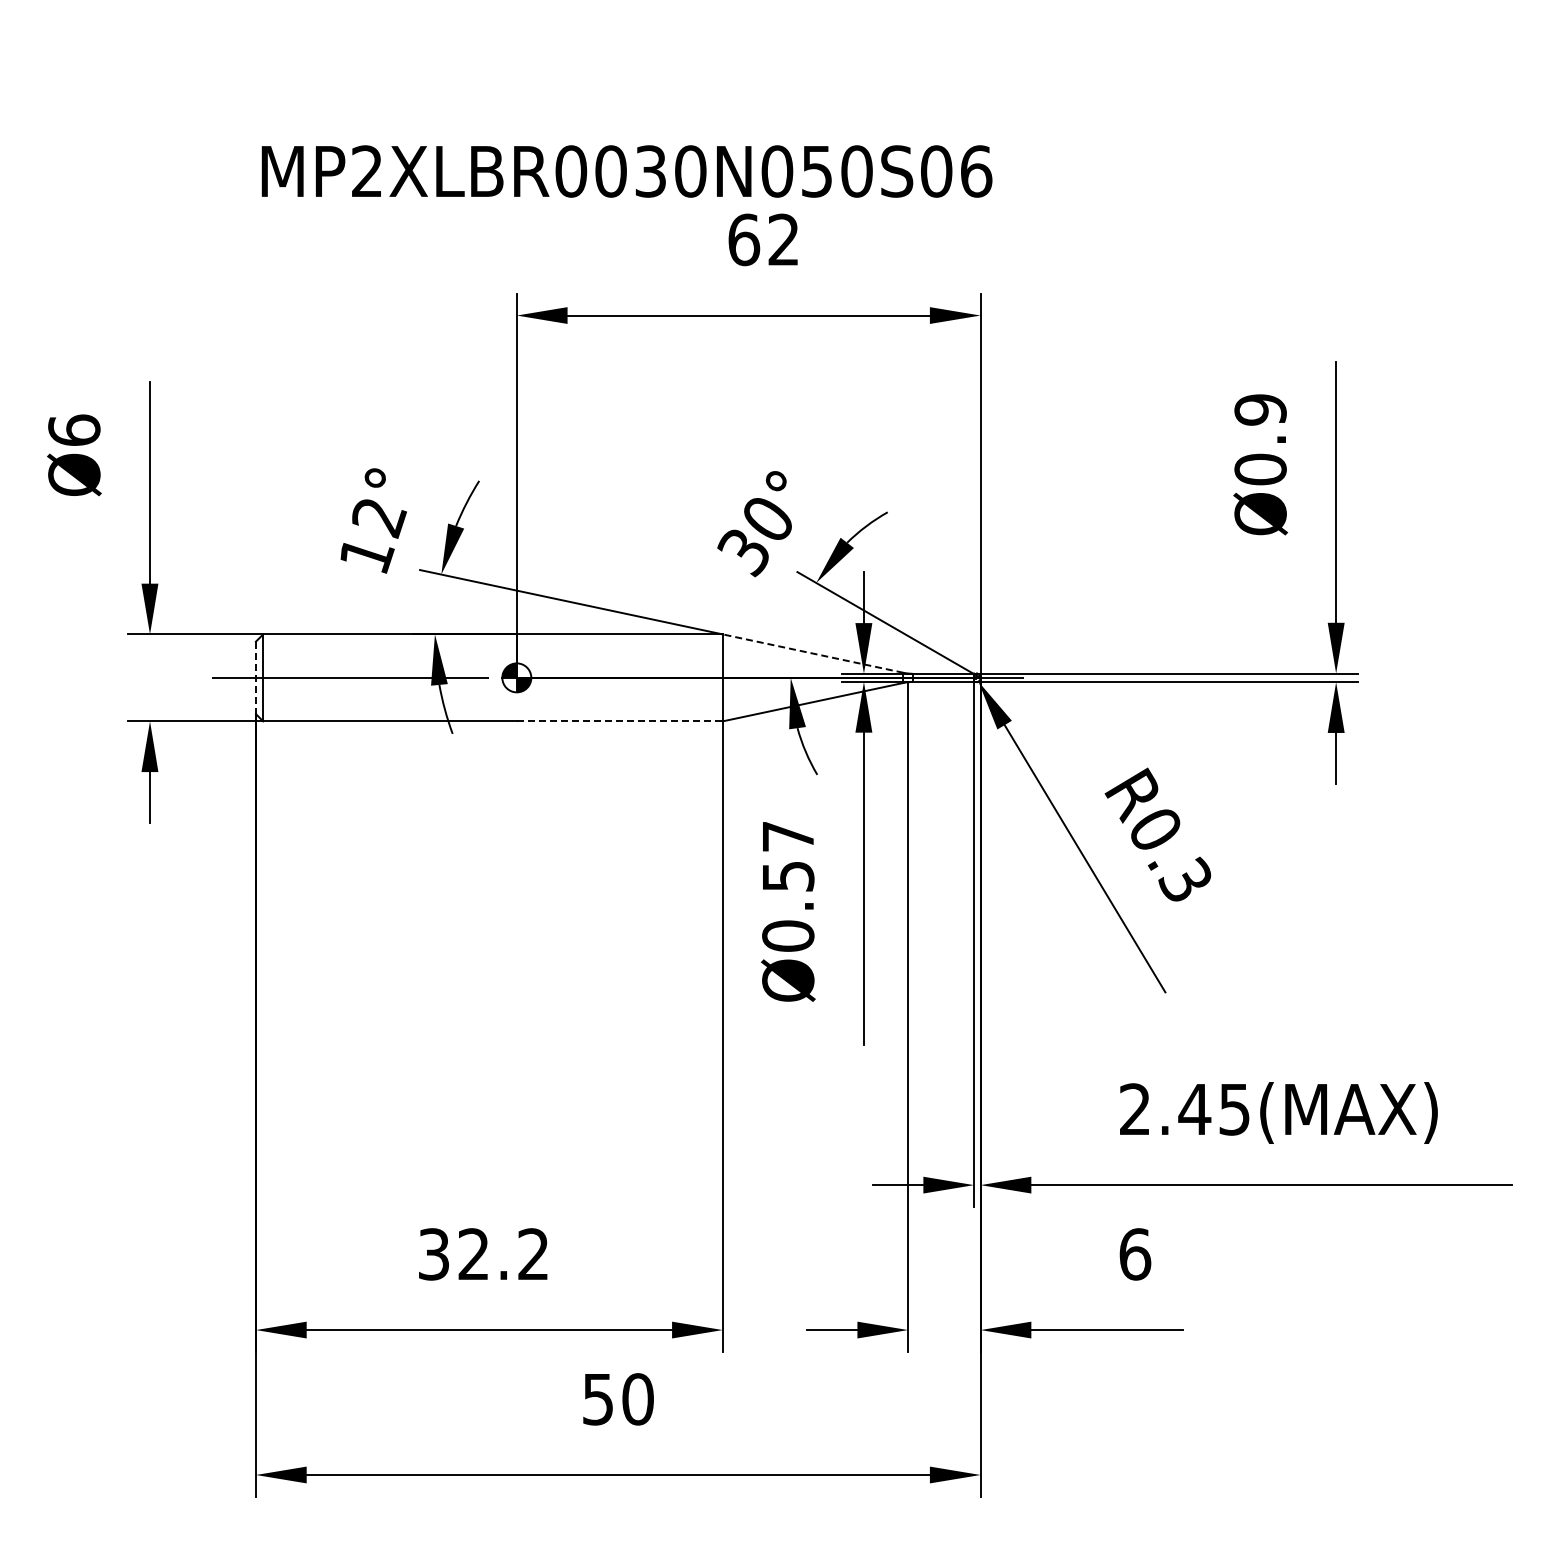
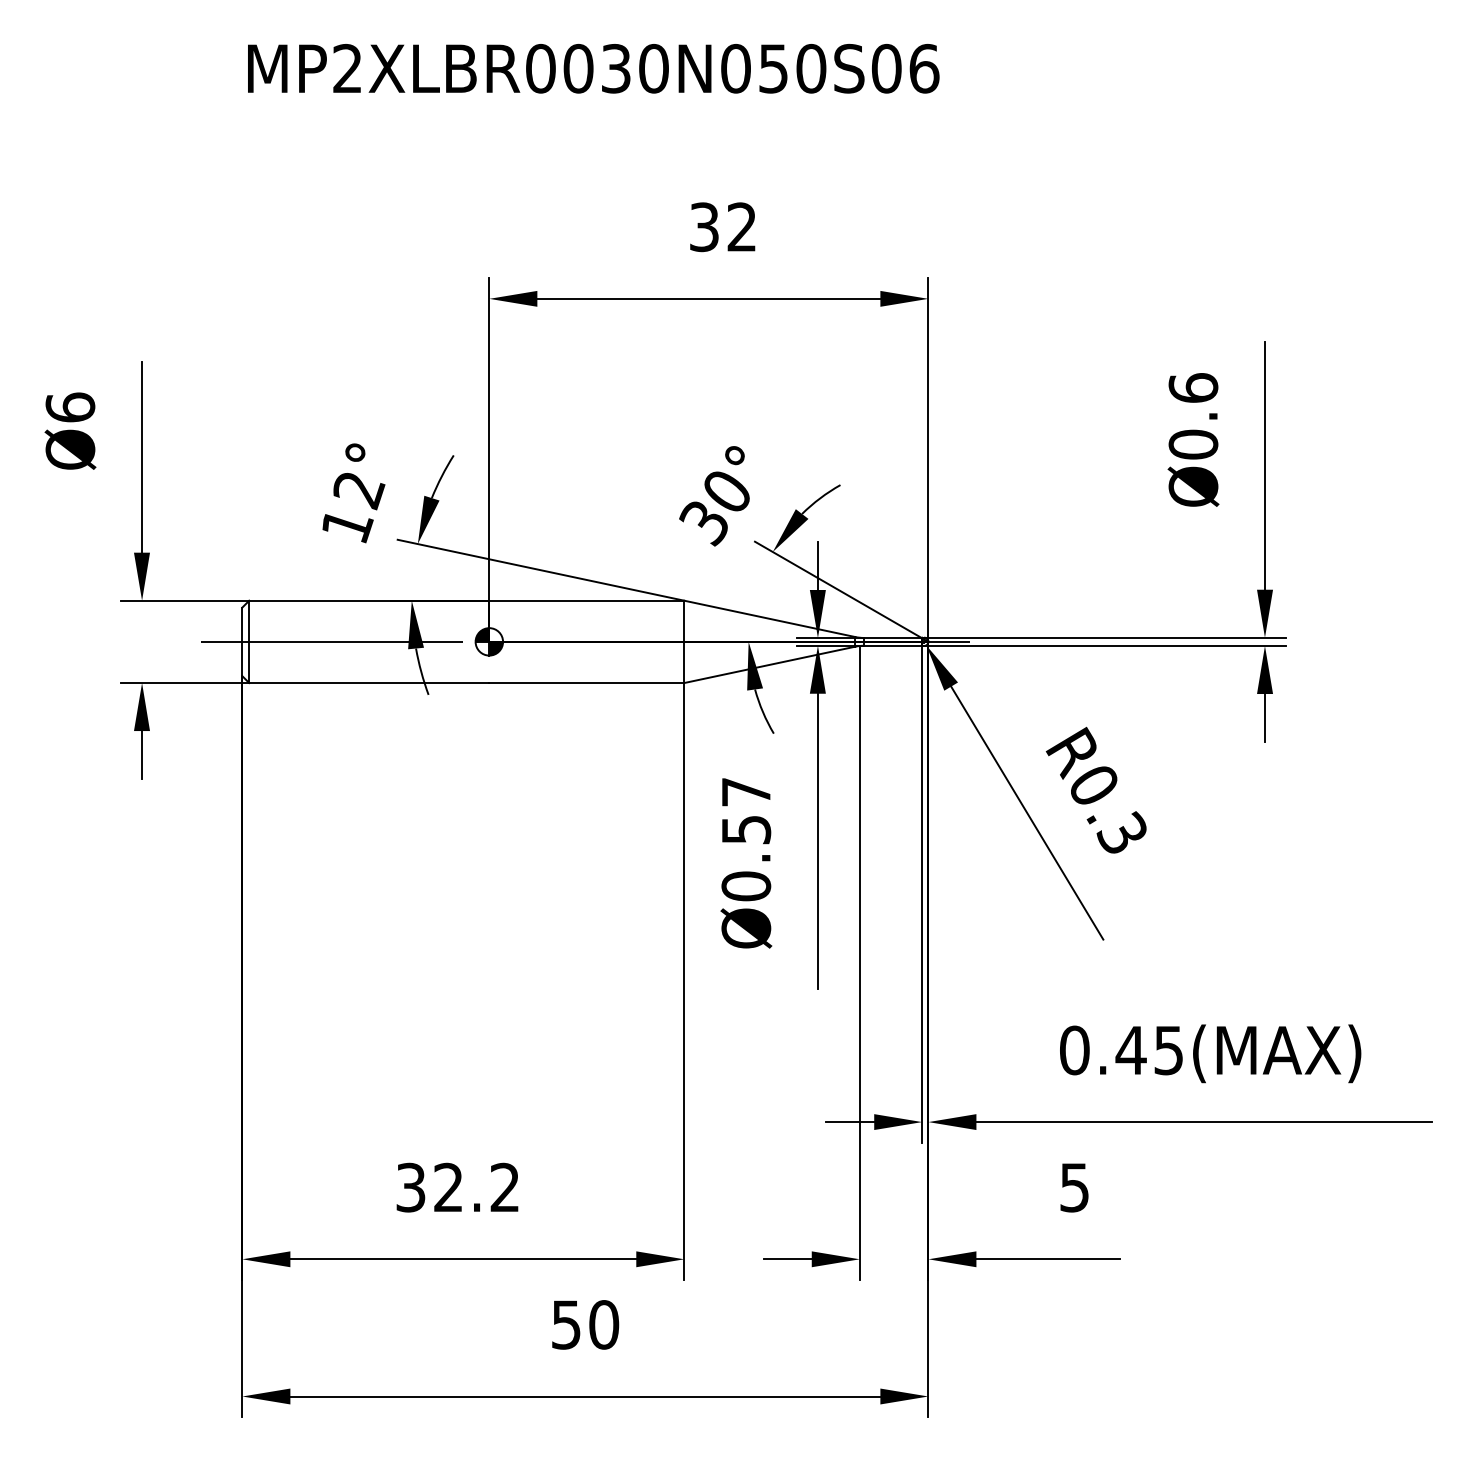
text: (626, 171) -> (593, 68), moved
text: (744, 239) -> (704, 226), 62 -> 32
text: (1260, 409) -> (1193, 387), Ø0.9 -> Ø0.6
line: (812, 653) -> (769, 618), dashed -> solid
line: (255, 678) -> (241, 642), dashed -> solid
line: (619, 721) -> (586, 683), dashed -> solid
text: (1134, 1109) -> (1074, 1050), 2.45(MAX) -> 0.45(MAX)
text: (1135, 1254) -> (1075, 1187), 6 -> 5

